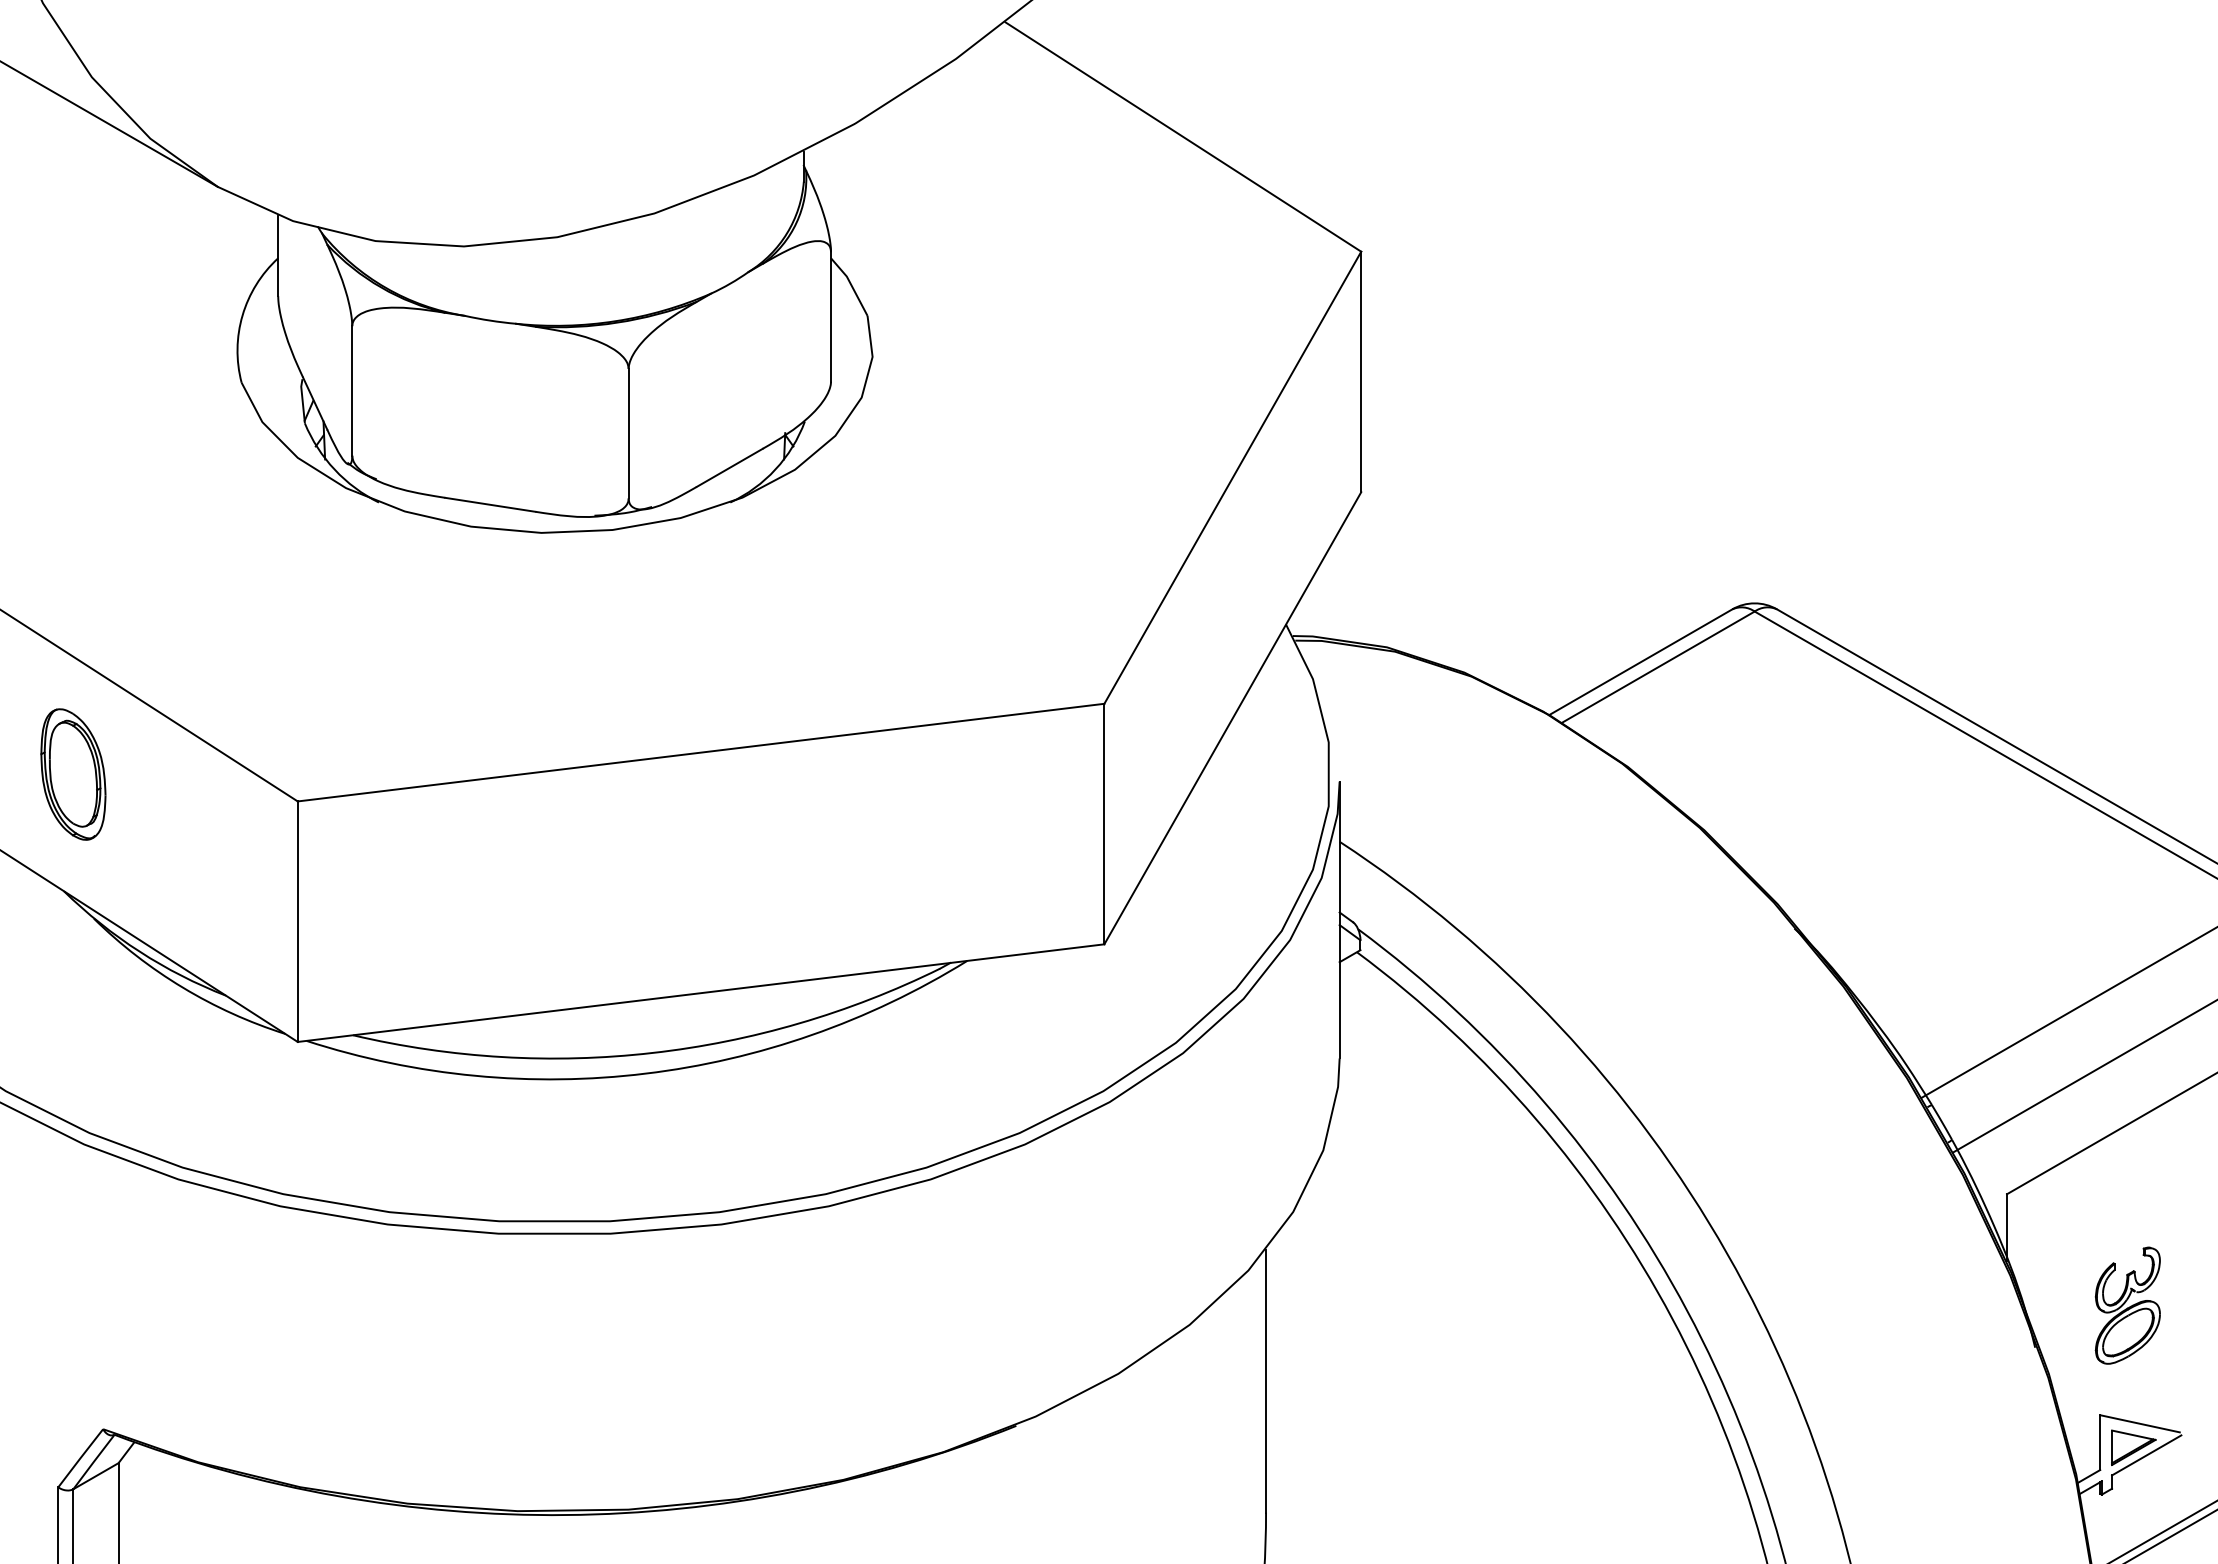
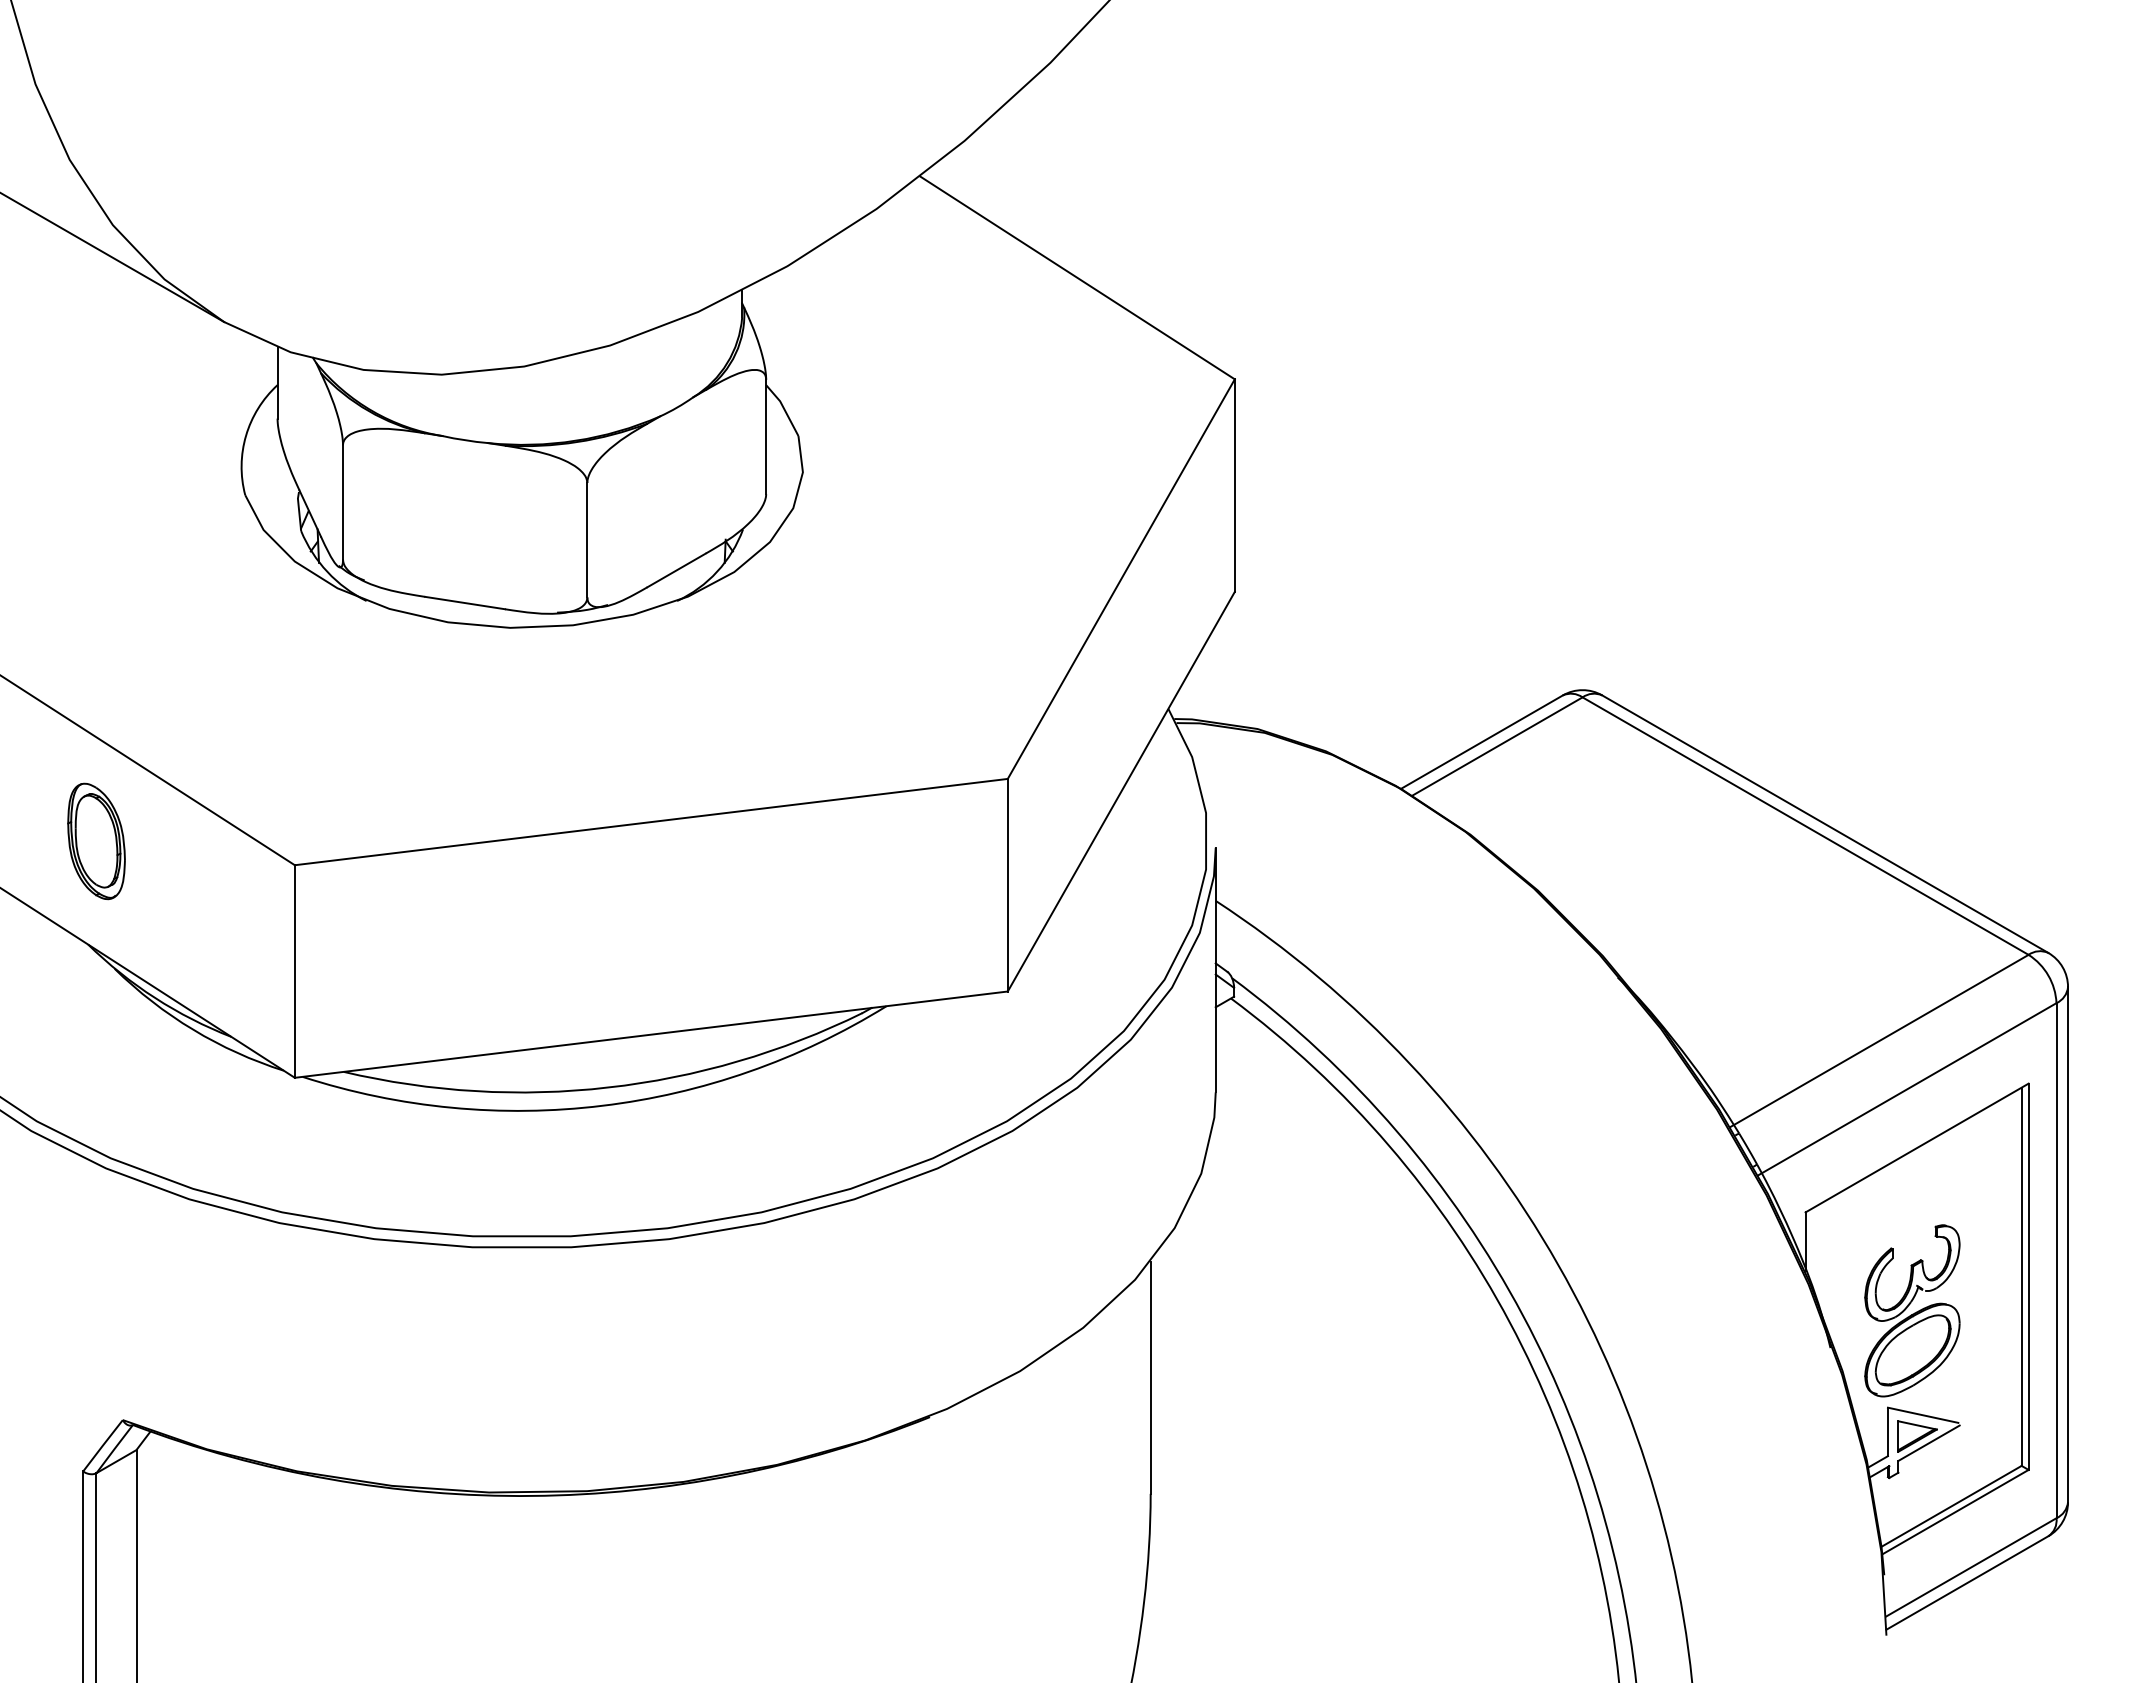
part: (2127, 1305) -> (1912, 1310), size x1.67

